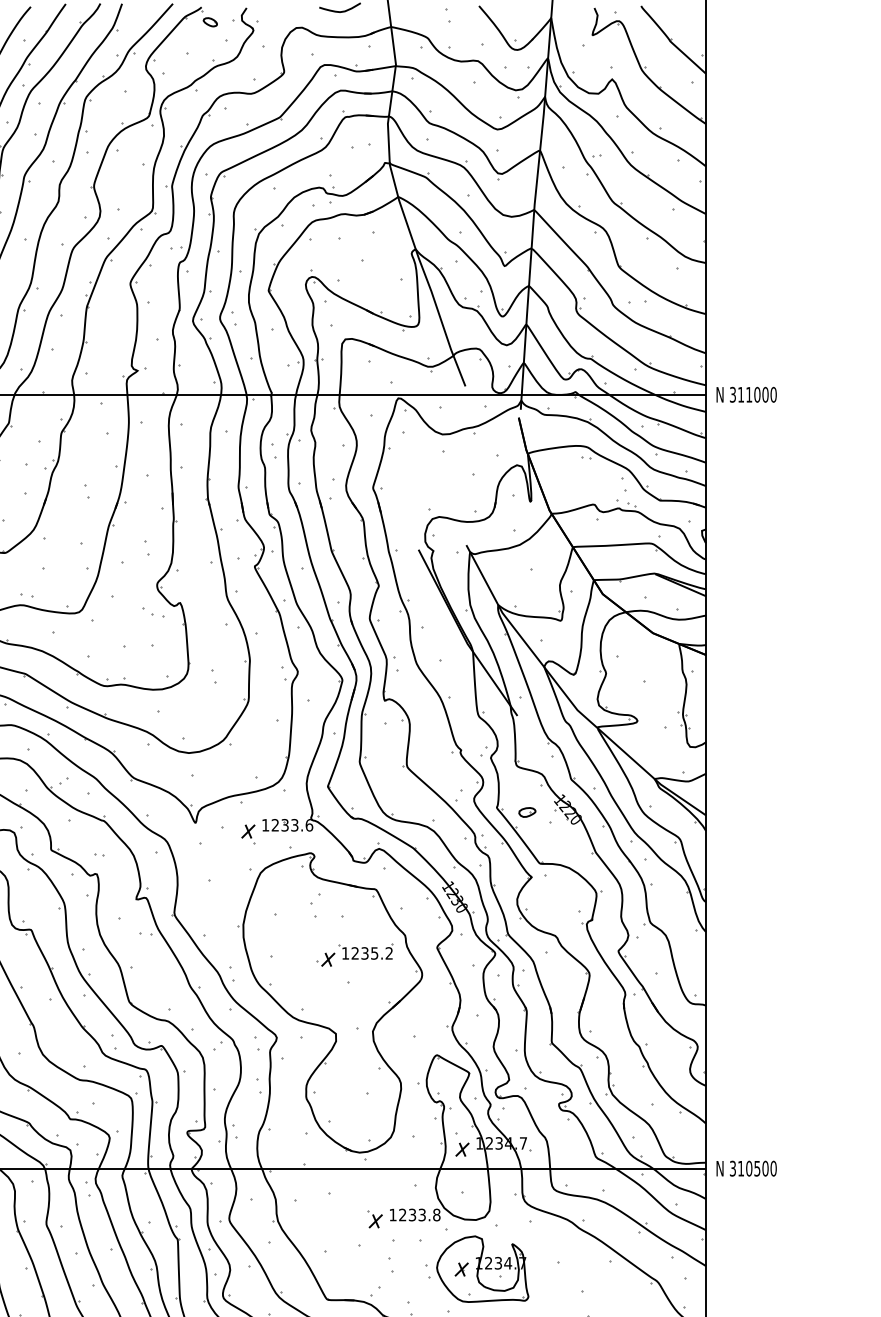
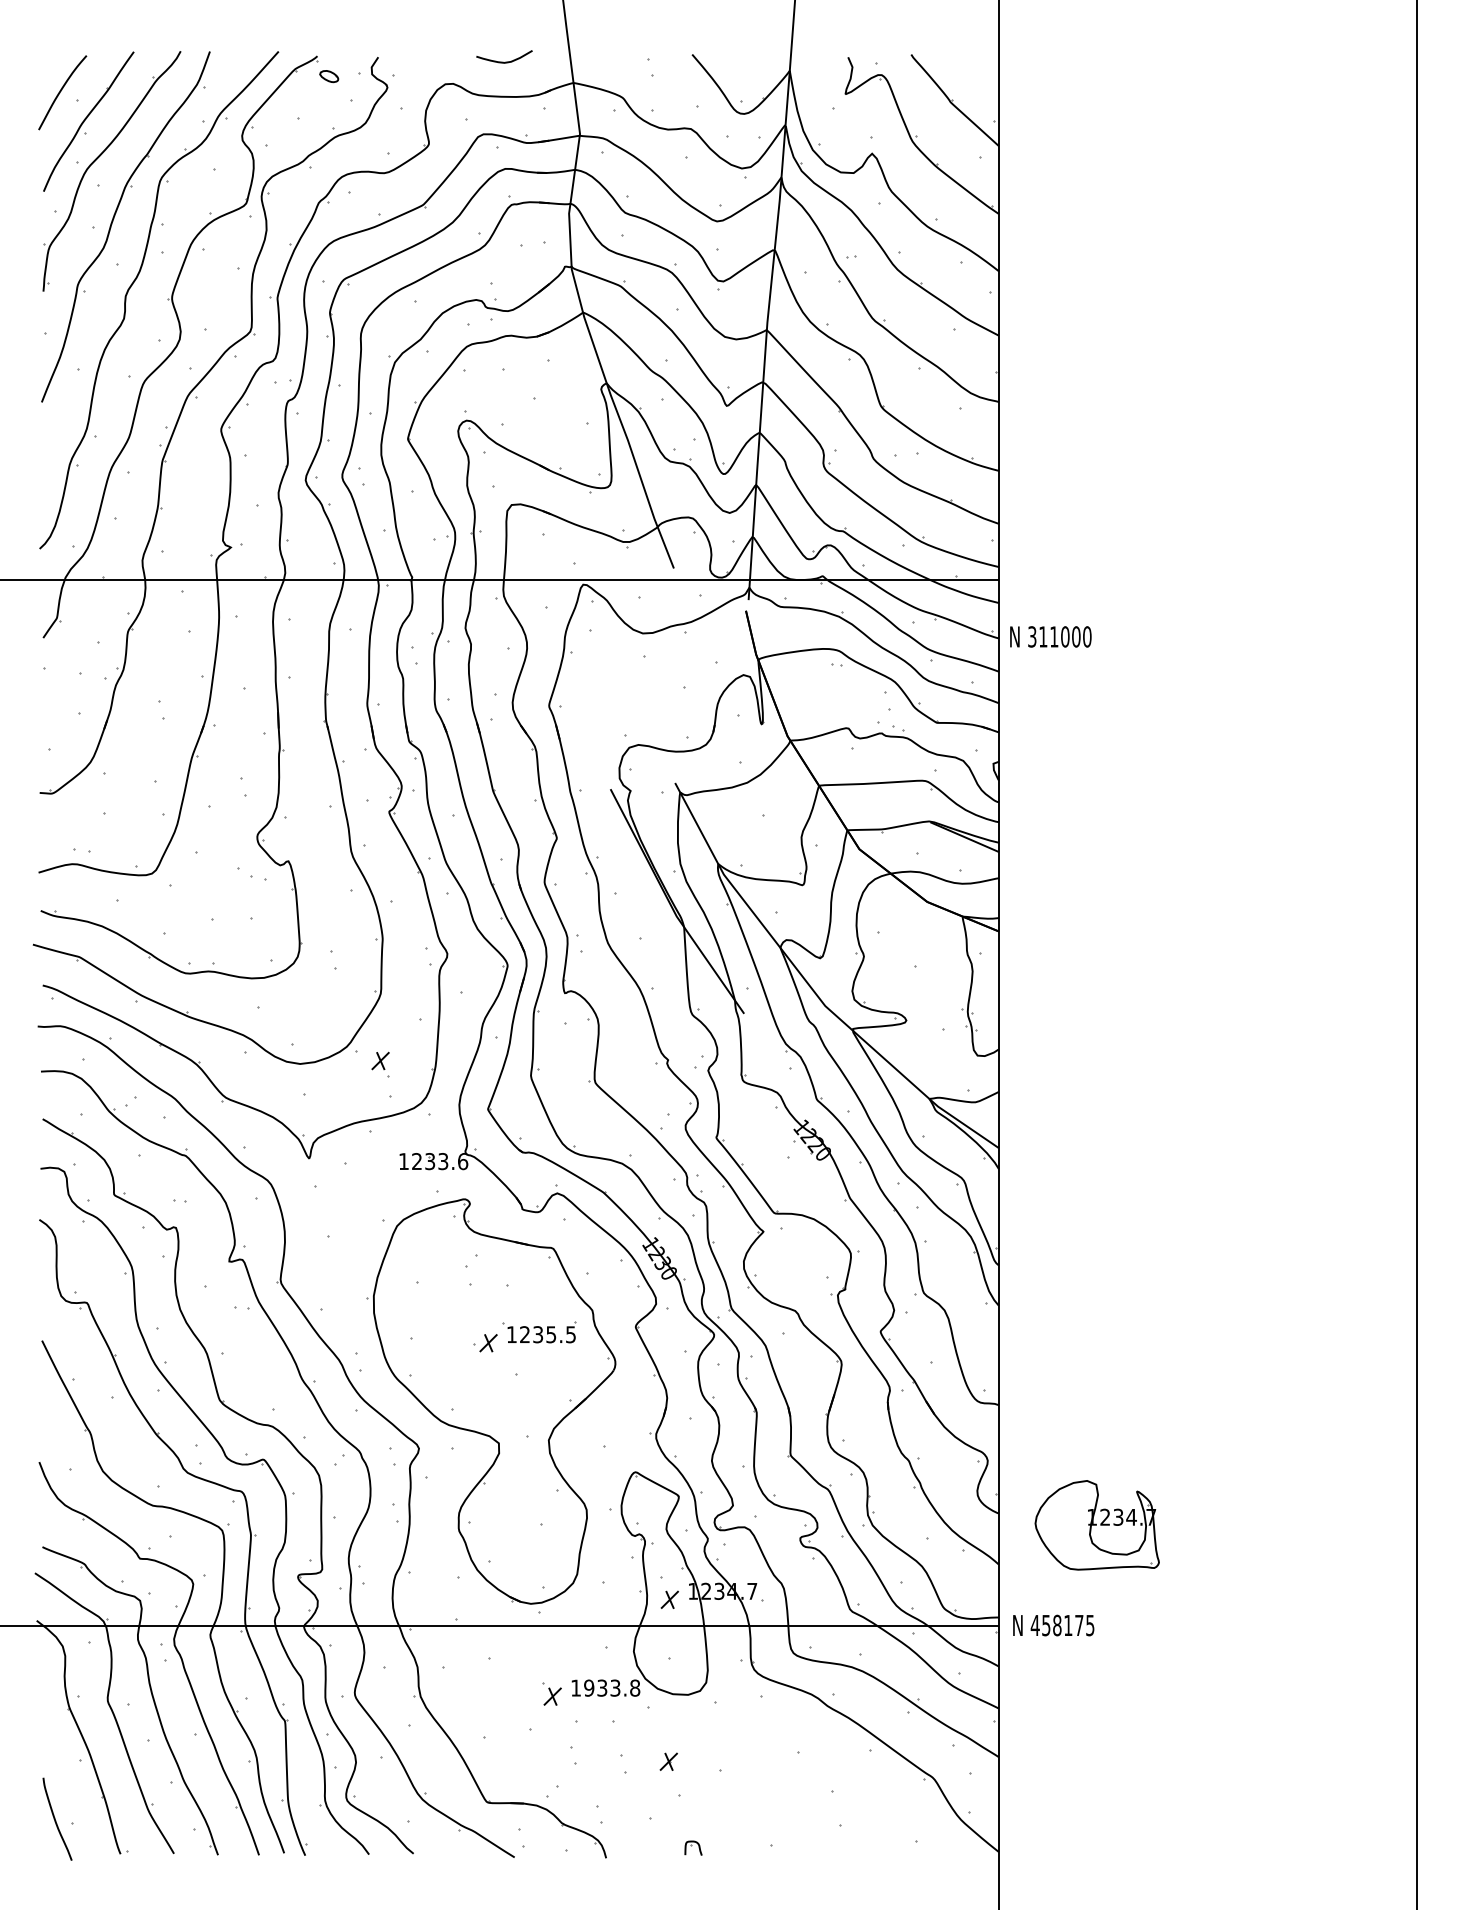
text: (746, 394) -> (1050, 636), moved
part: (527, 812) -> (757, 1144), removed
part: (248, 834) -> (380, 1064), moved
text: (388, 953) -> (570, 1334), 1235.2 -> 1235.5
text: (753, 1168) -> (1062, 1625), 310500 -> 458175
text: (403, 1214) -> (589, 1687), 1233.8 -> 1933.8
part: (482, 1269) -> (1096, 1525), moved

